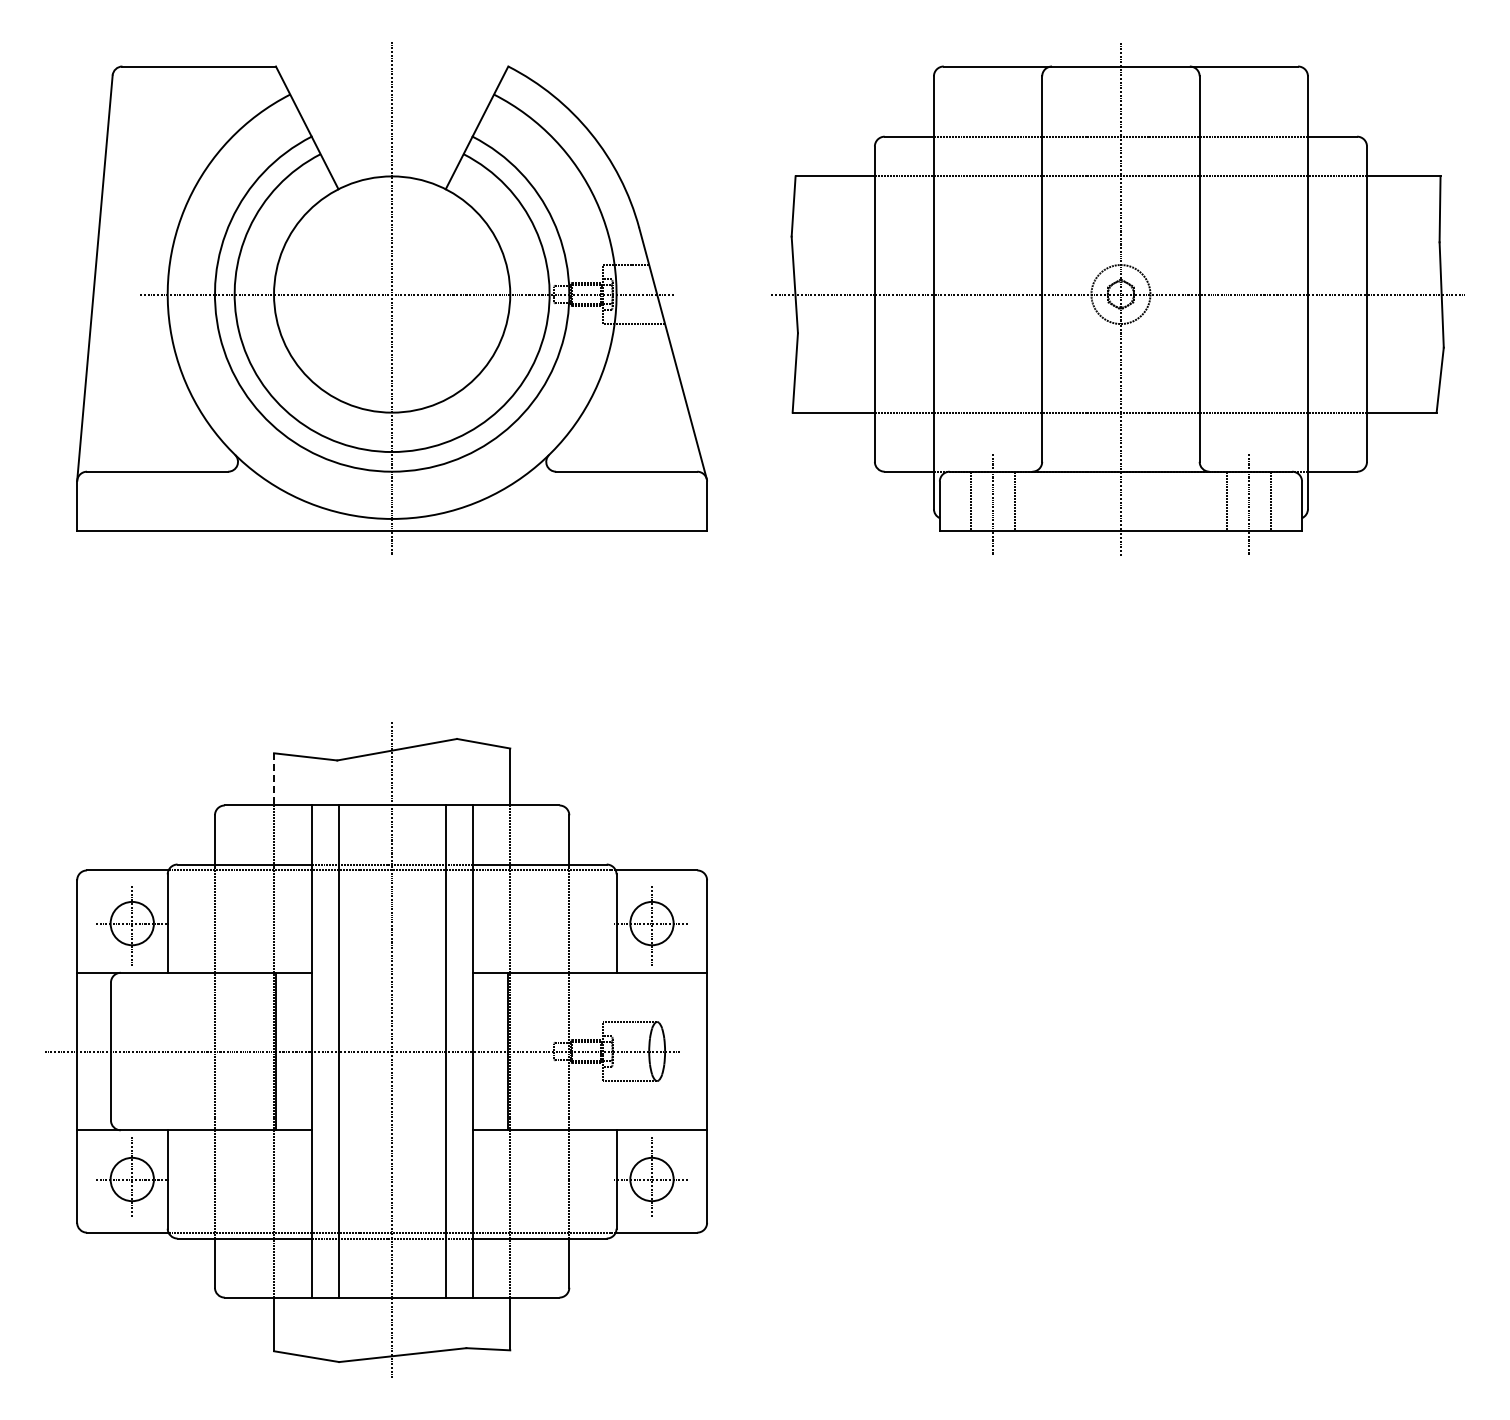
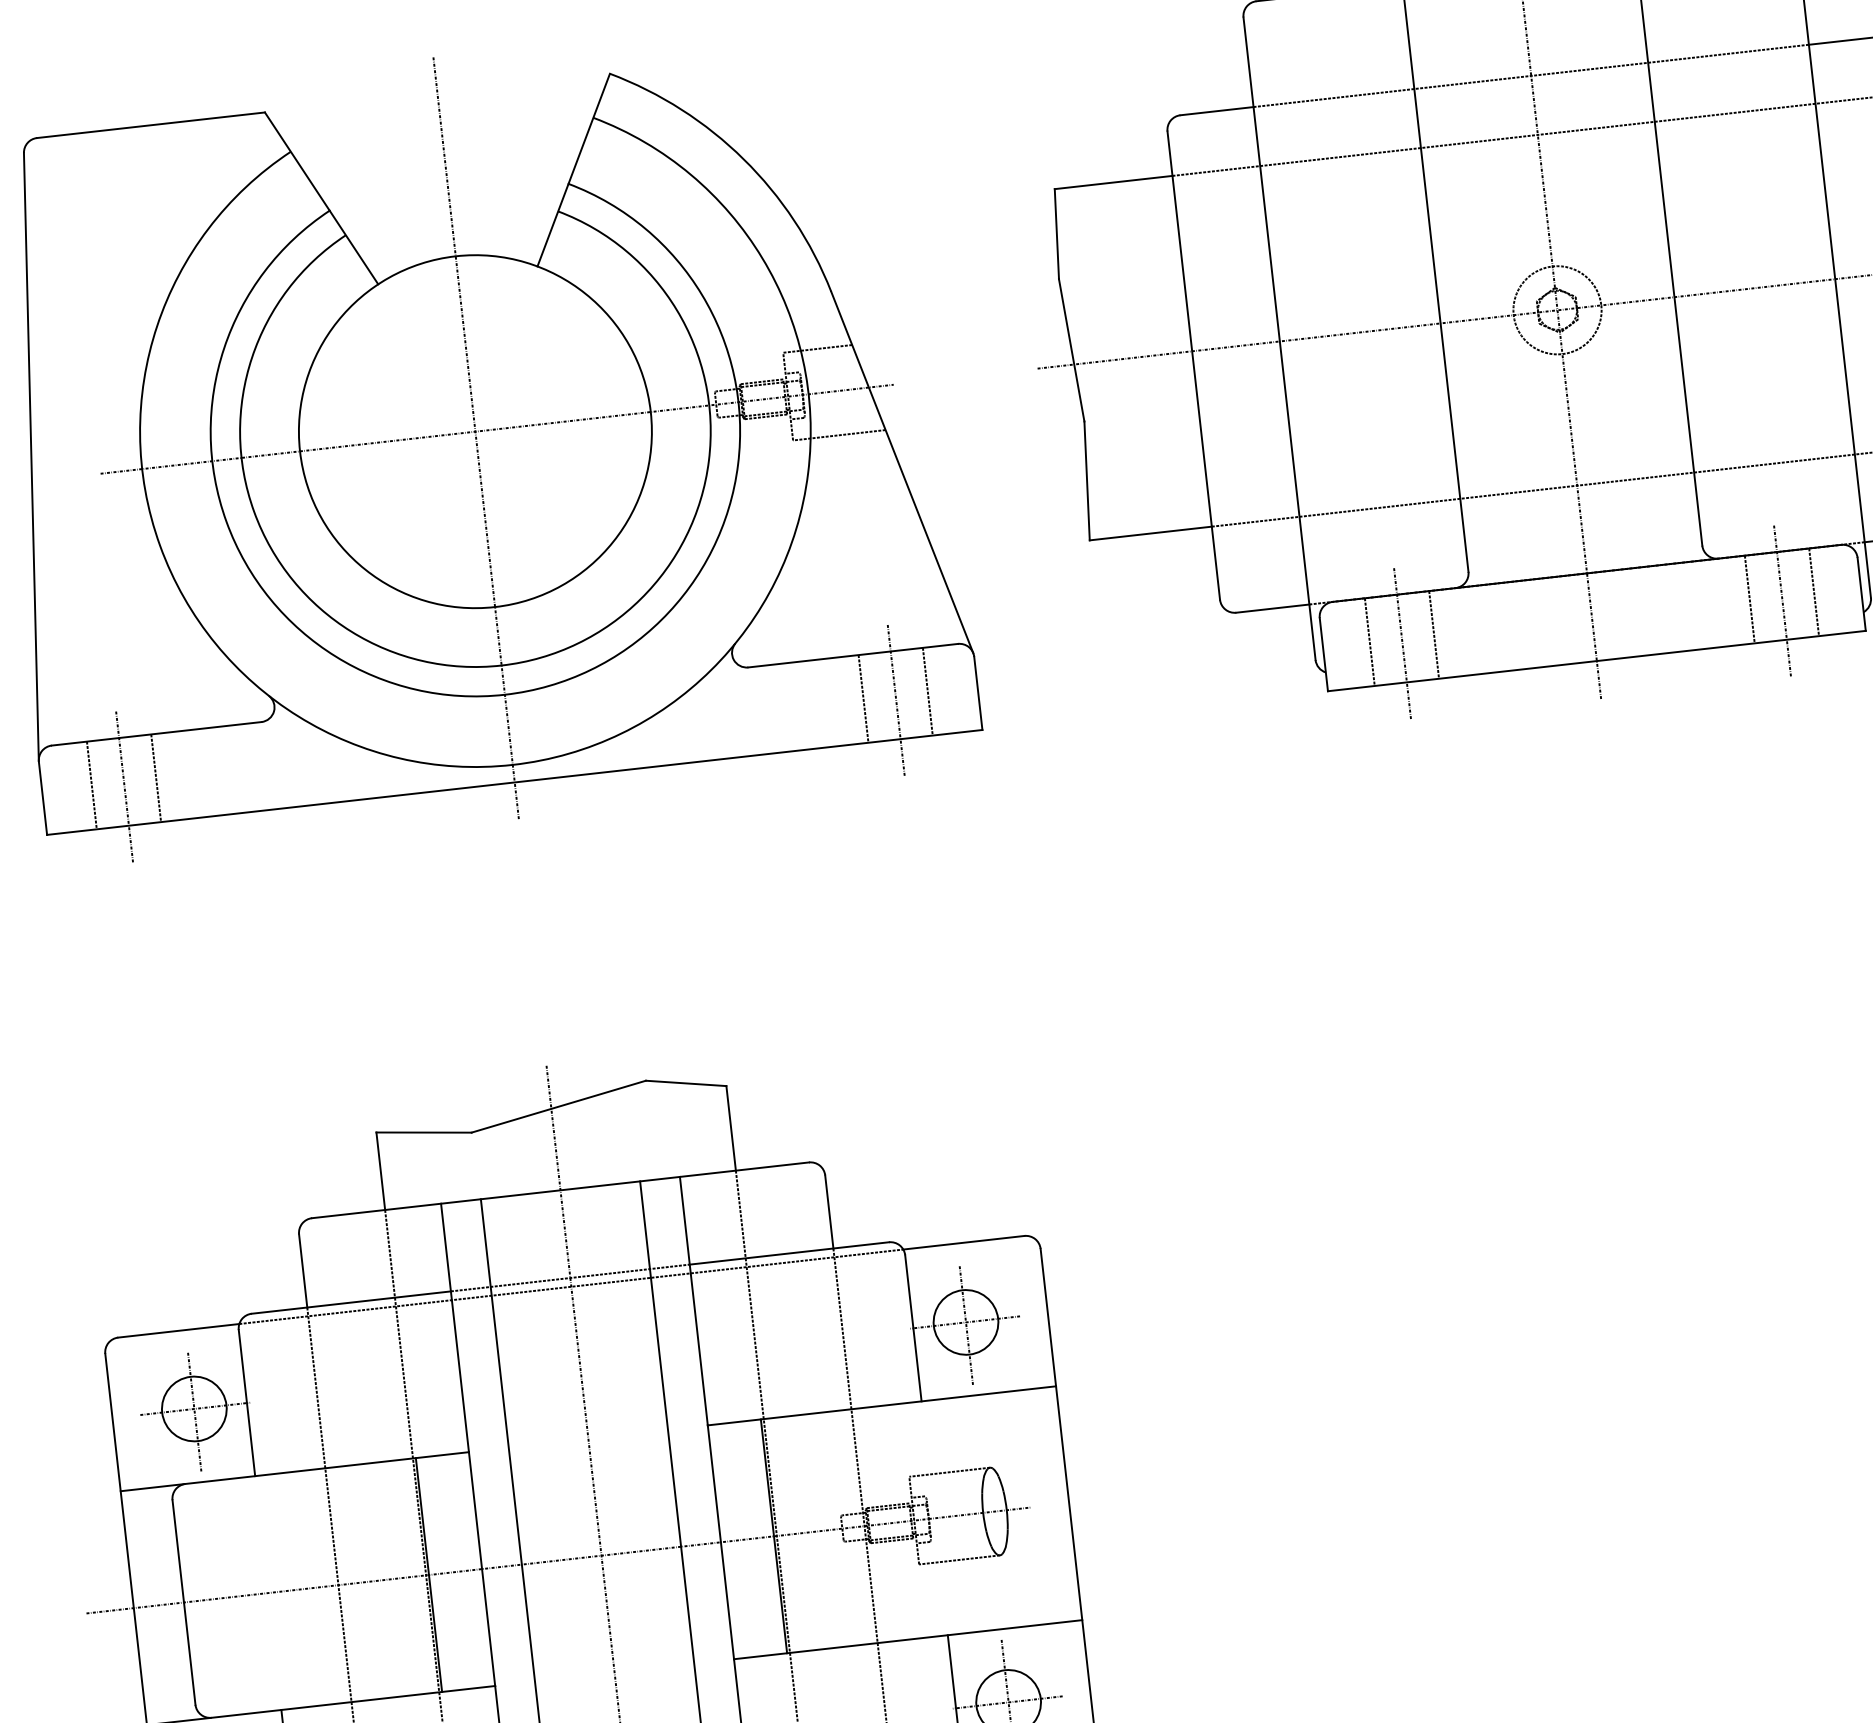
line: (110, 500) -> (91, 784), added
line: (153, 500) -> (155, 777), added
line: (630, 500) -> (863, 697), added
line: (673, 500) -> (927, 690), added
line: (132, 504) -> (124, 786), added
line: (652, 504) -> (896, 700), added
line: (274, 779) -> (381, 1171), dashed -> solid

